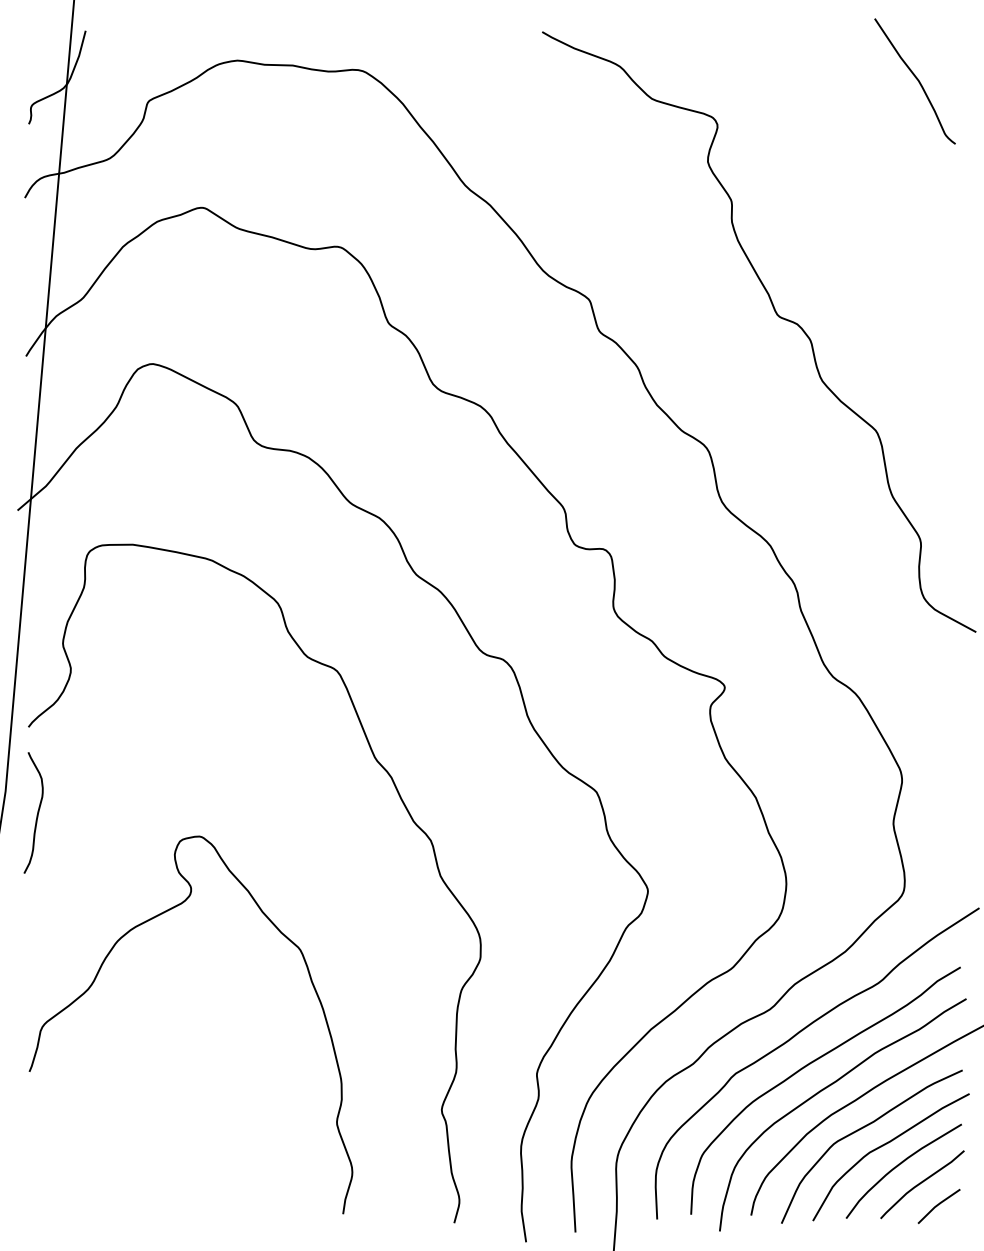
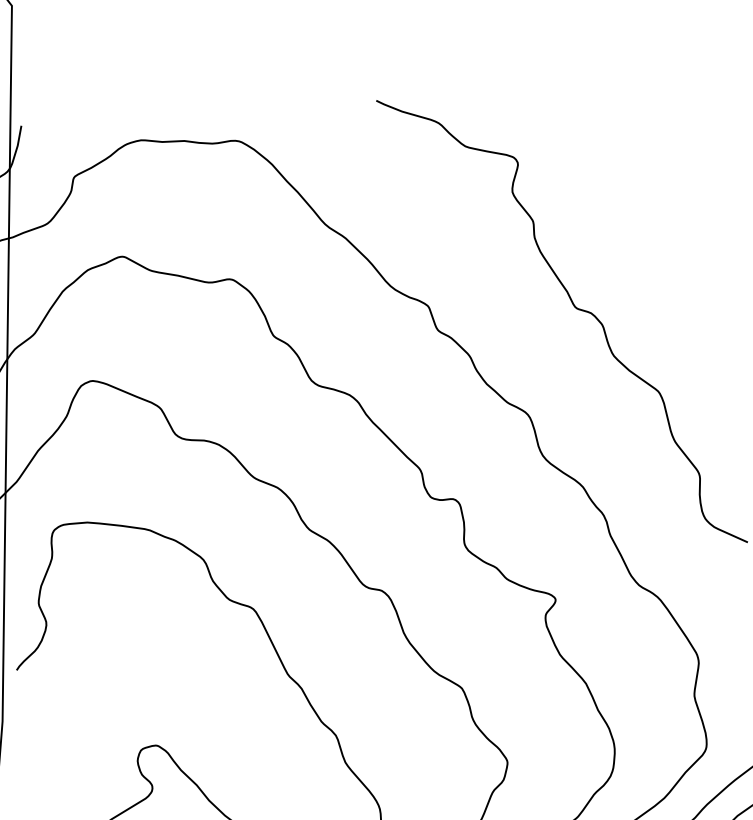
curve: (916, 79) -> (669, 116), removed
curve: (37, 812) -> (28, 736), removed

